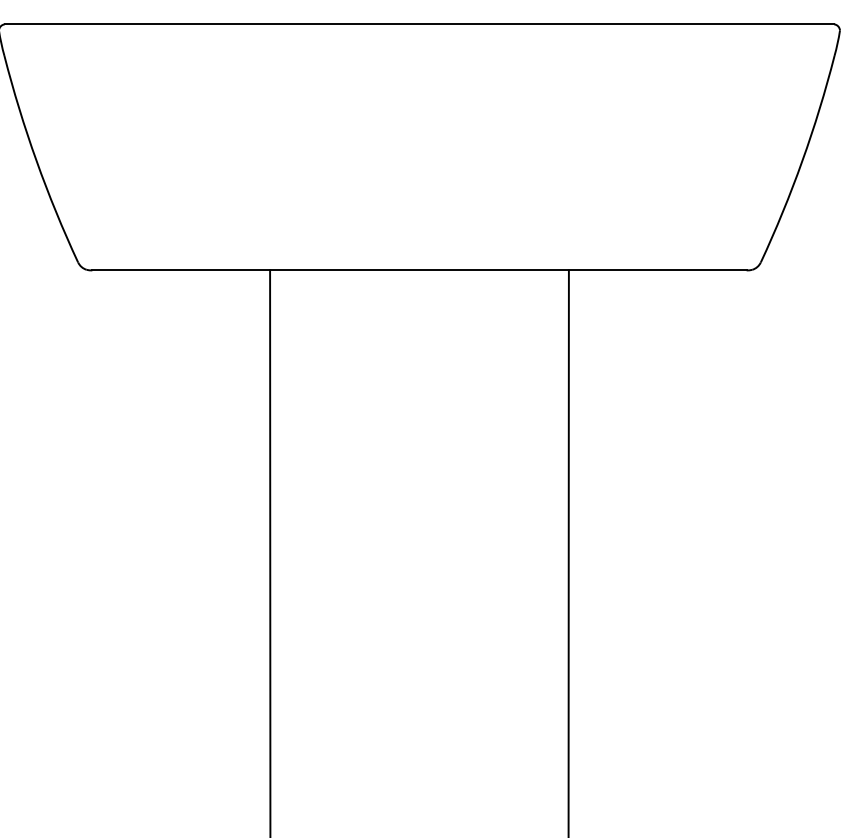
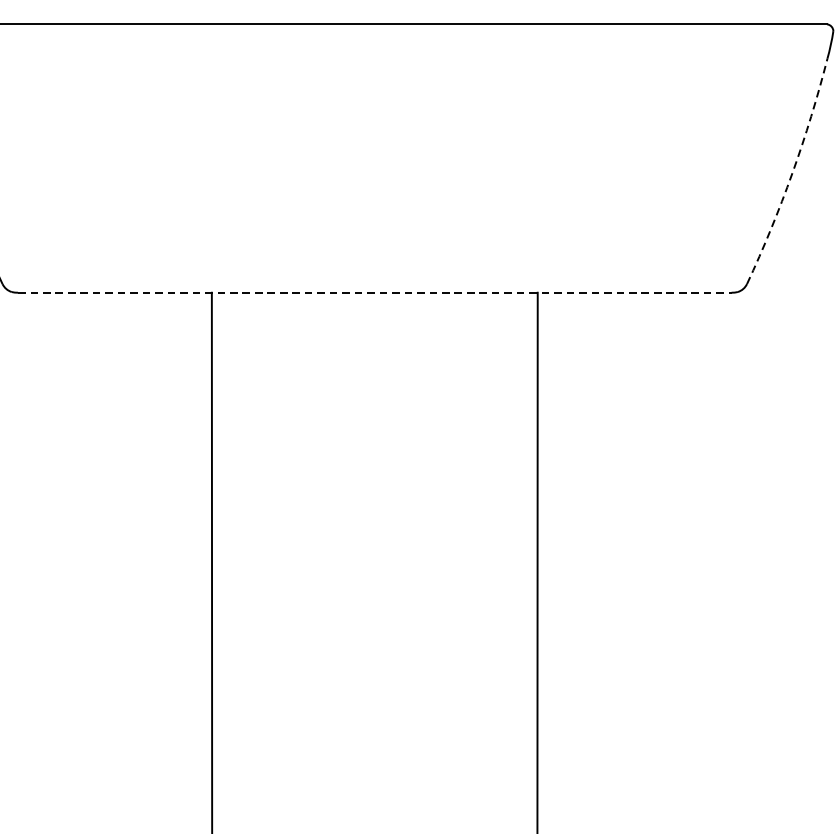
arc: (802, 160) -> (792, 172), solid -> dashed
line: (419, 270) -> (374, 292), solid -> dashed

